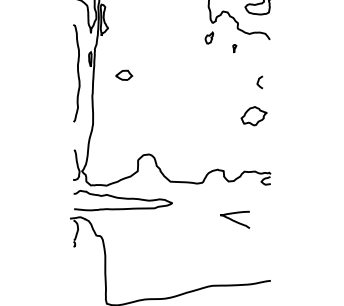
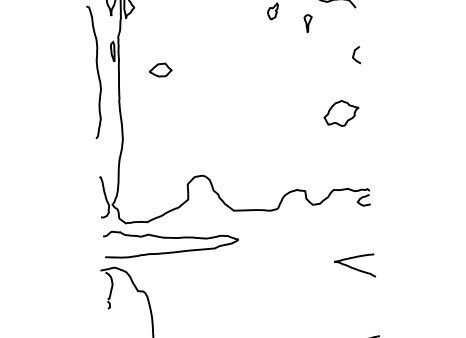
part: (234, 48) -> (308, 23), size x1.67
curve: (259, 81) -> (355, 54), moved
curve: (235, 220) -> (355, 267), moved

